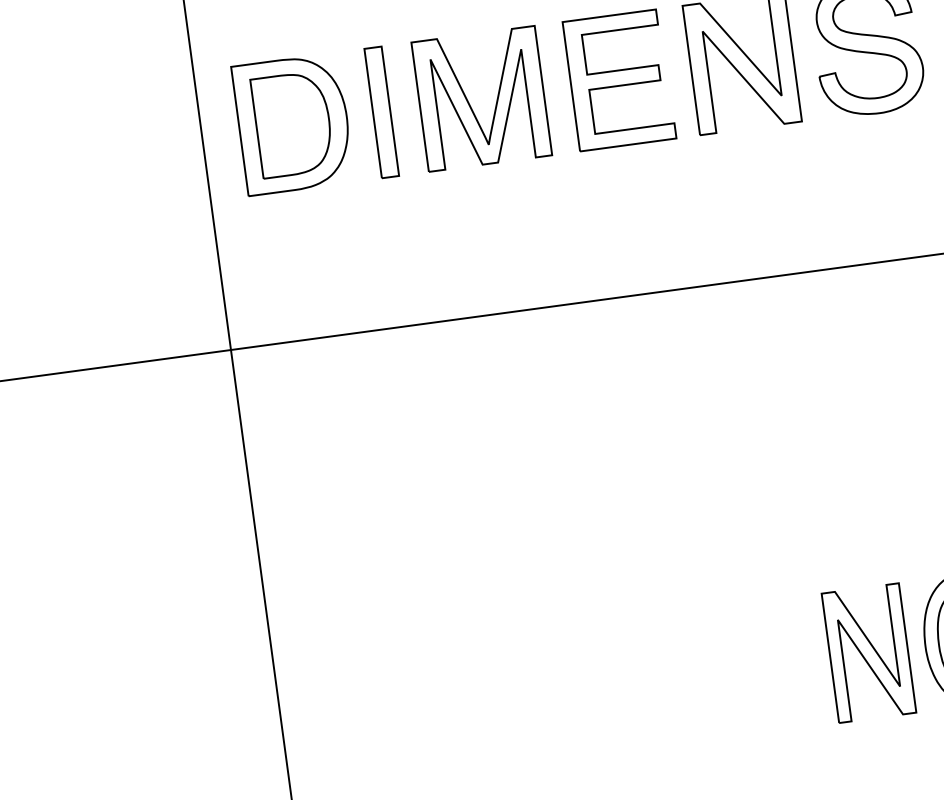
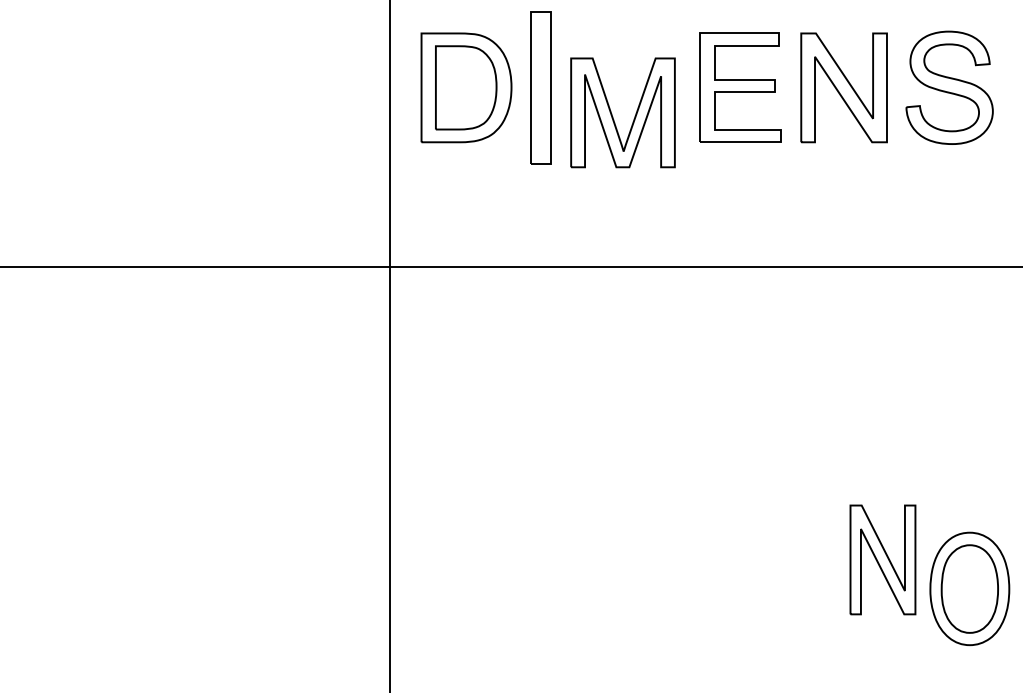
part: (471, 104) -> (613, 116), moved
part: (381, 112) -> (540, 87), size x1.4
part: (868, 652) -> (882, 559), moved

